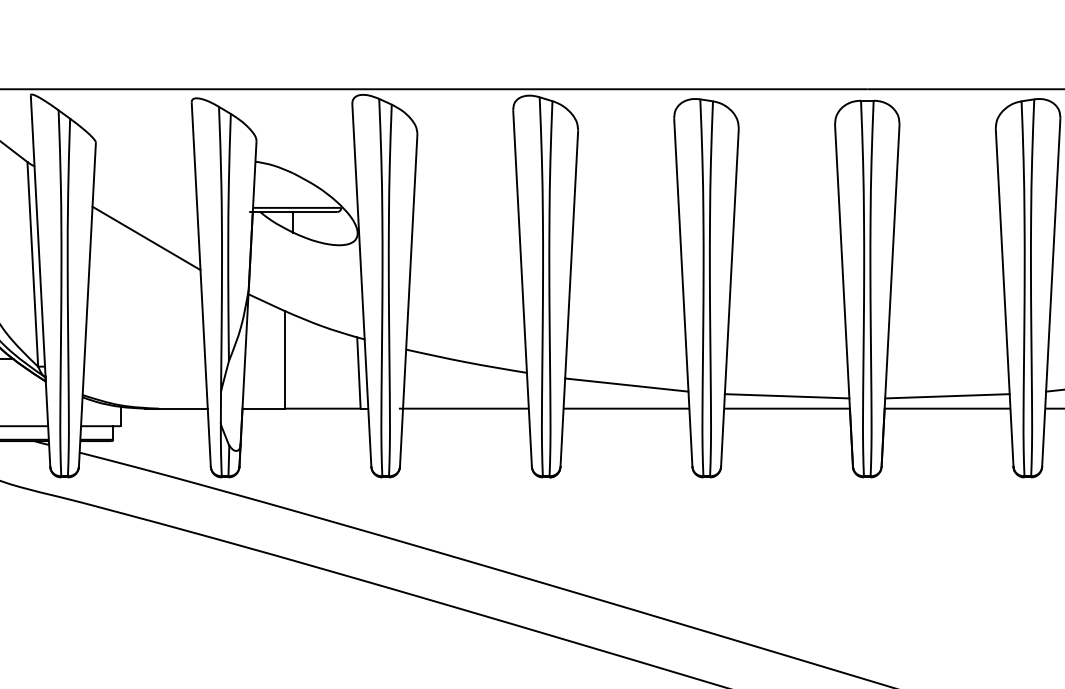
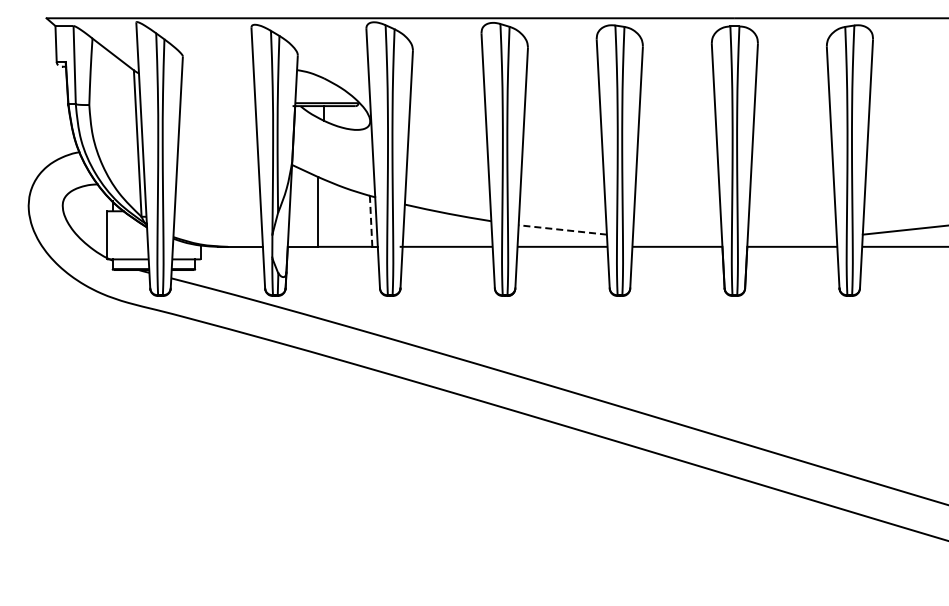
line: (145, 237) -> (218, 124), removed
line: (359, 373) -> (371, 221), solid -> dashed
line: (626, 384) -> (562, 229), solid -> dashed
line: (787, 395) -> (677, 237), removed
line: (946, 395) -> (791, 237), removed

